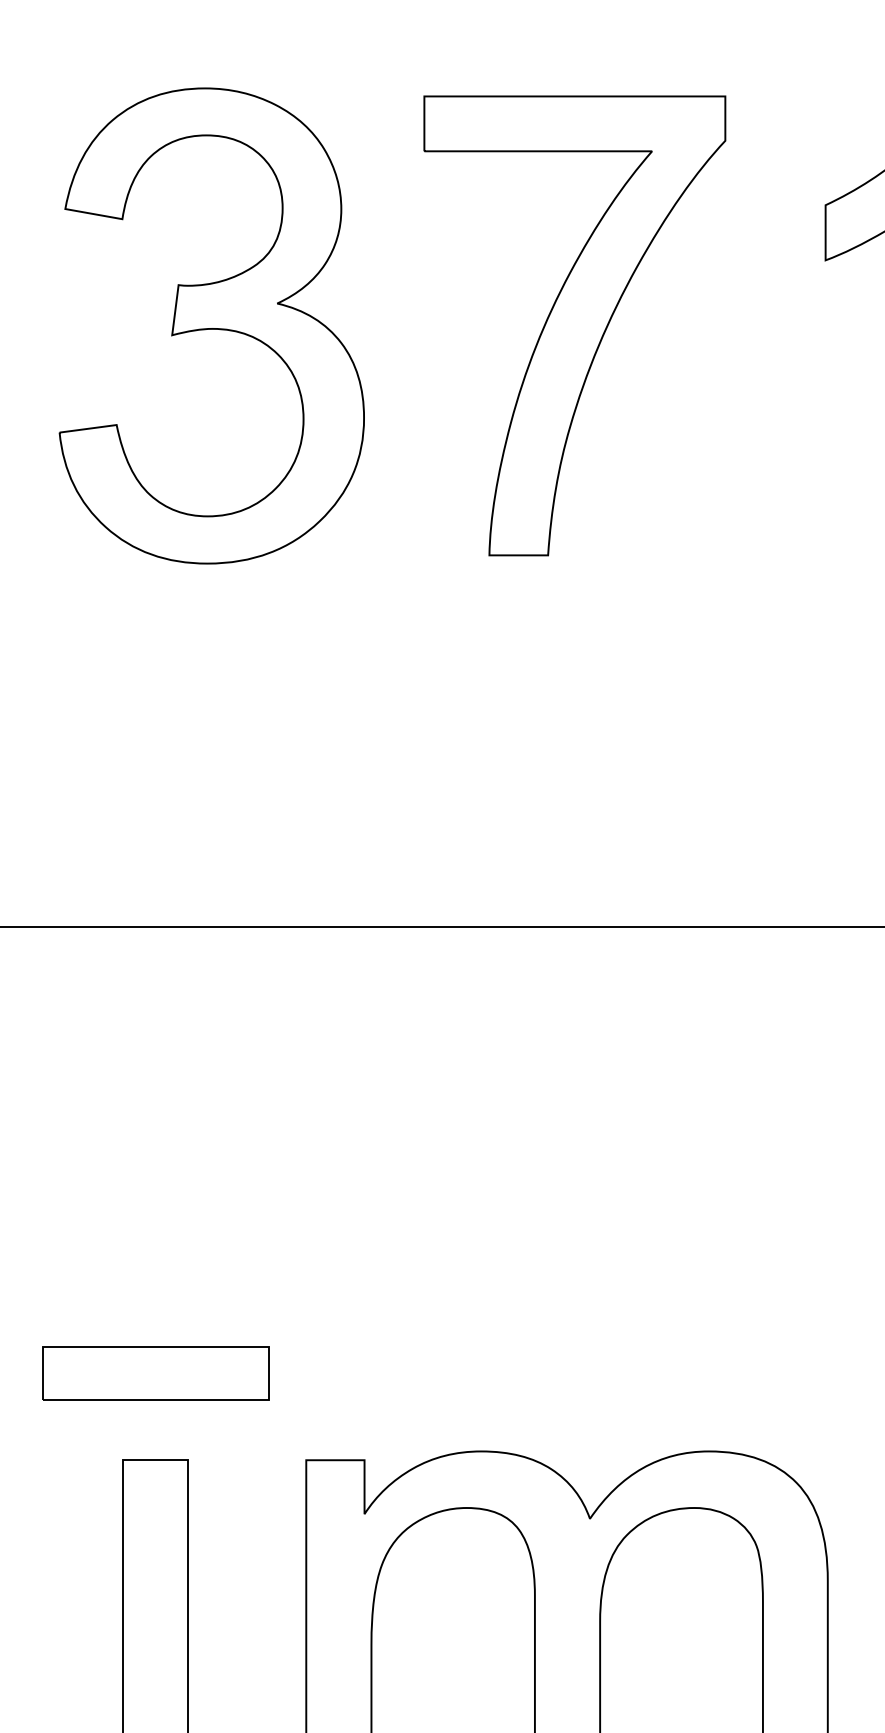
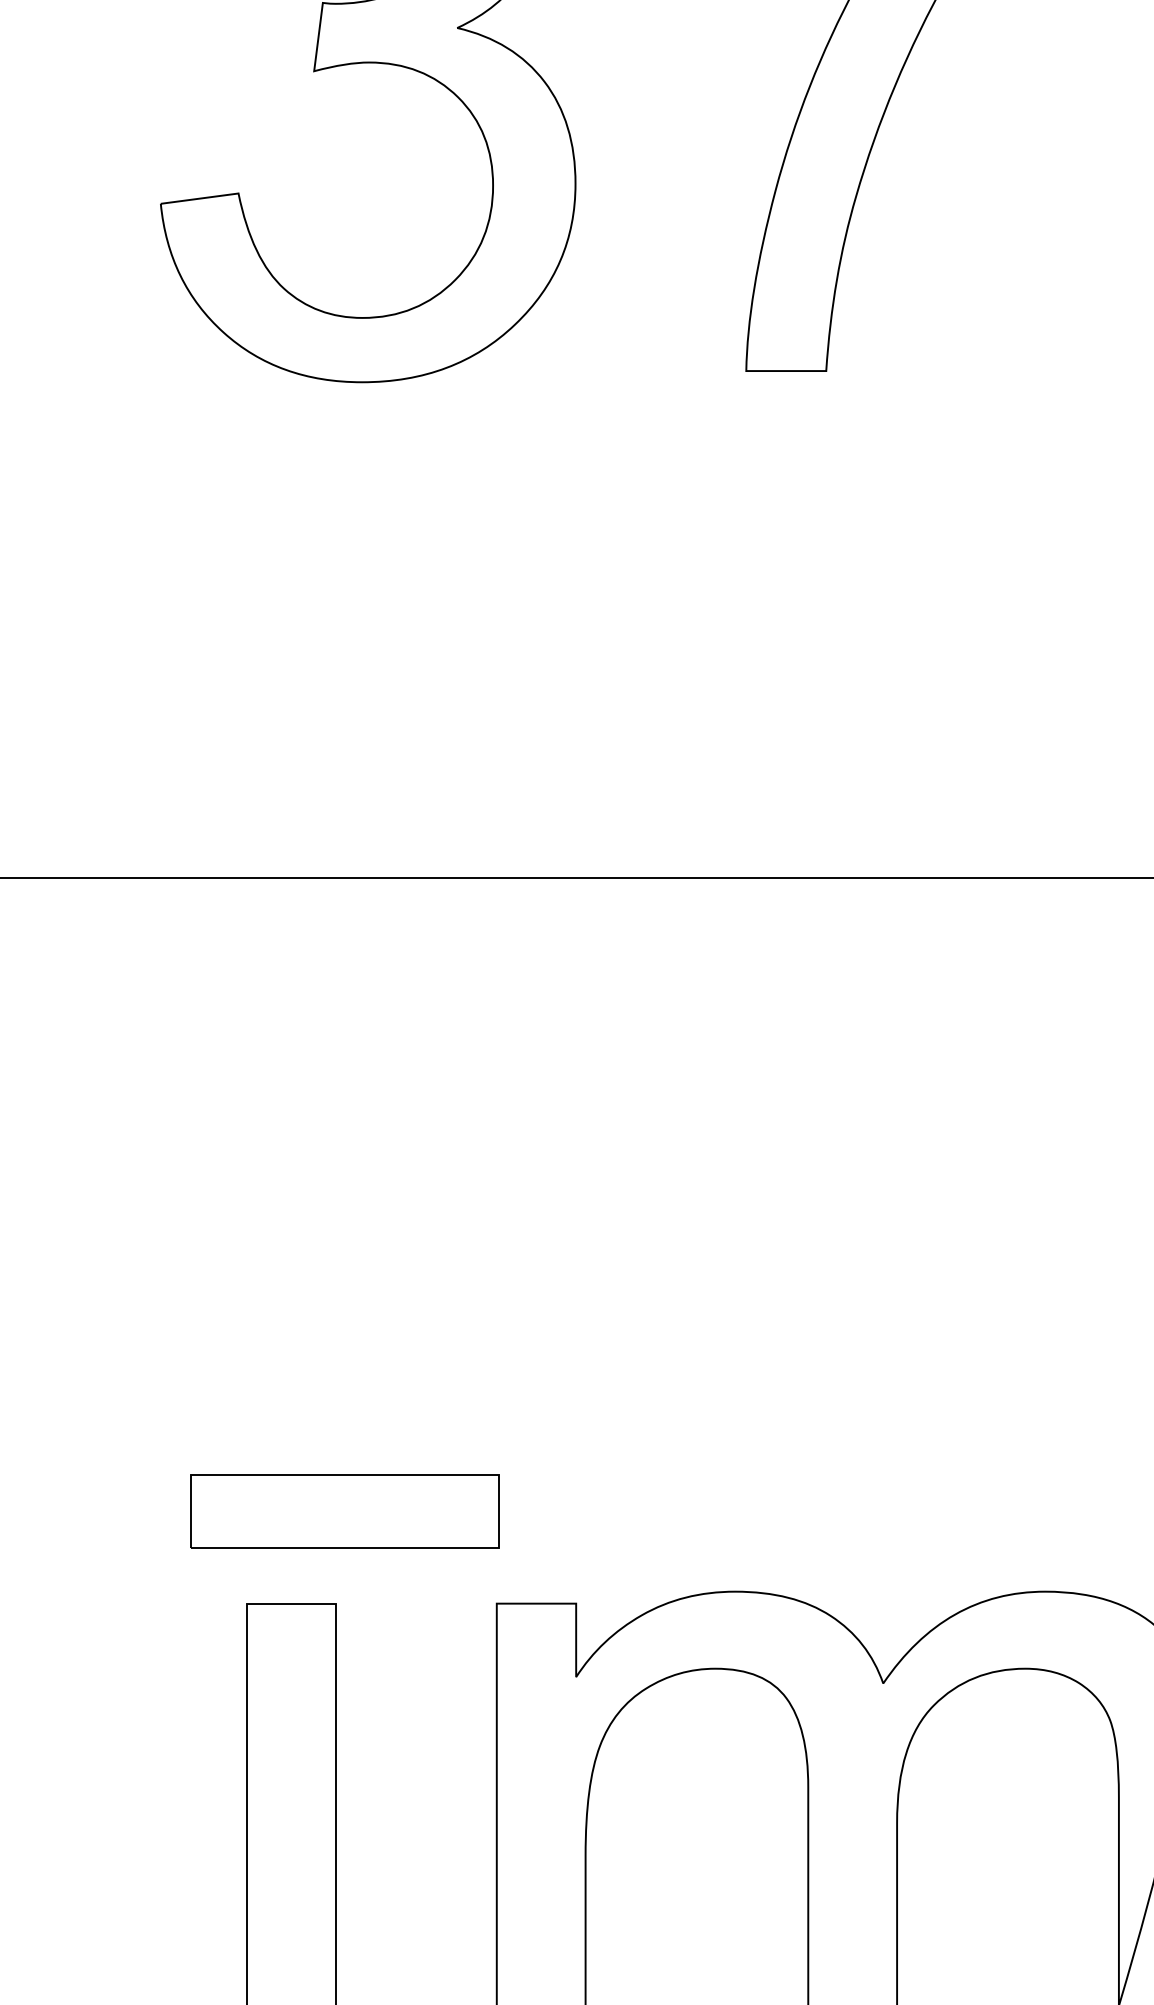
part: (155, 1373) -> (344, 1511), moved

